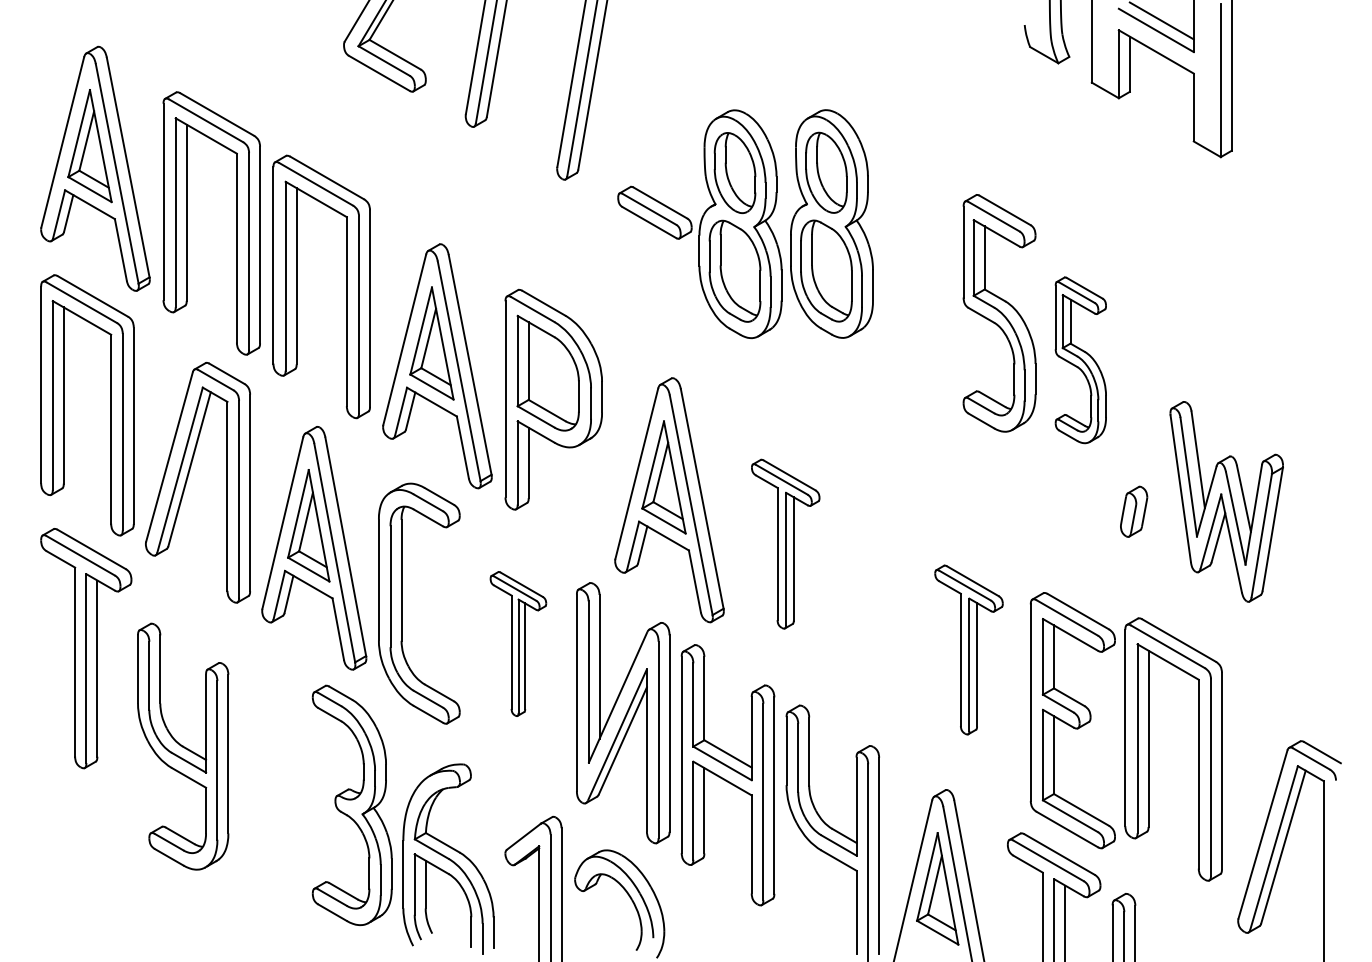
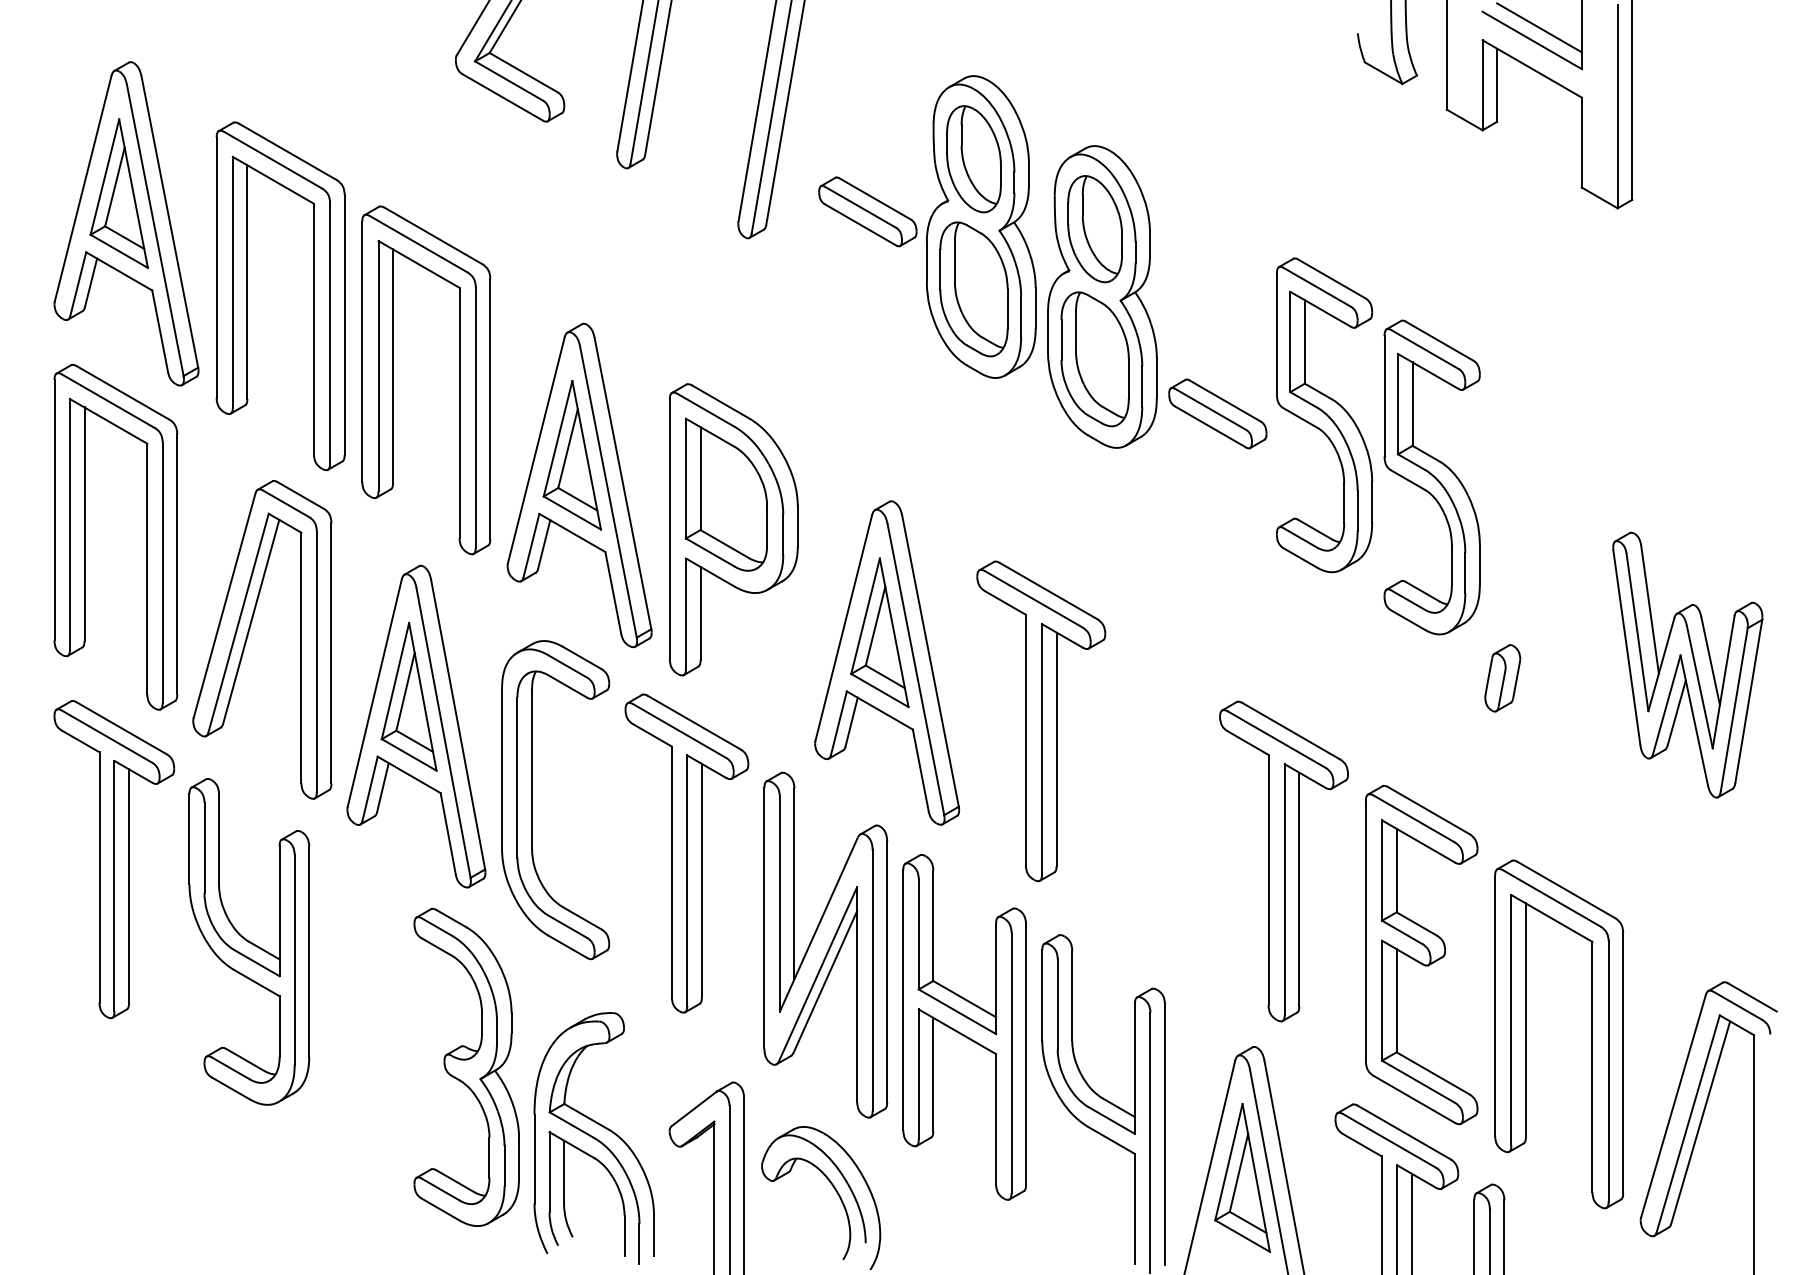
part: (699, 224) -> (926, 227), moved
part: (918, 312) -> (1217, 414), added
part: (1080, 360) -> (1431, 477), size x1.43
part: (1226, 501) -> (1687, 664), moved
part: (785, 543) -> (1040, 720), size x1.43
part: (518, 643) -> (687, 852), size x1.67
part: (968, 649) -> (1283, 860), size x1.43
part: (183, 746) -> (249, 941), moved
part: (1149, 749) -> (1527, 1034), moved

